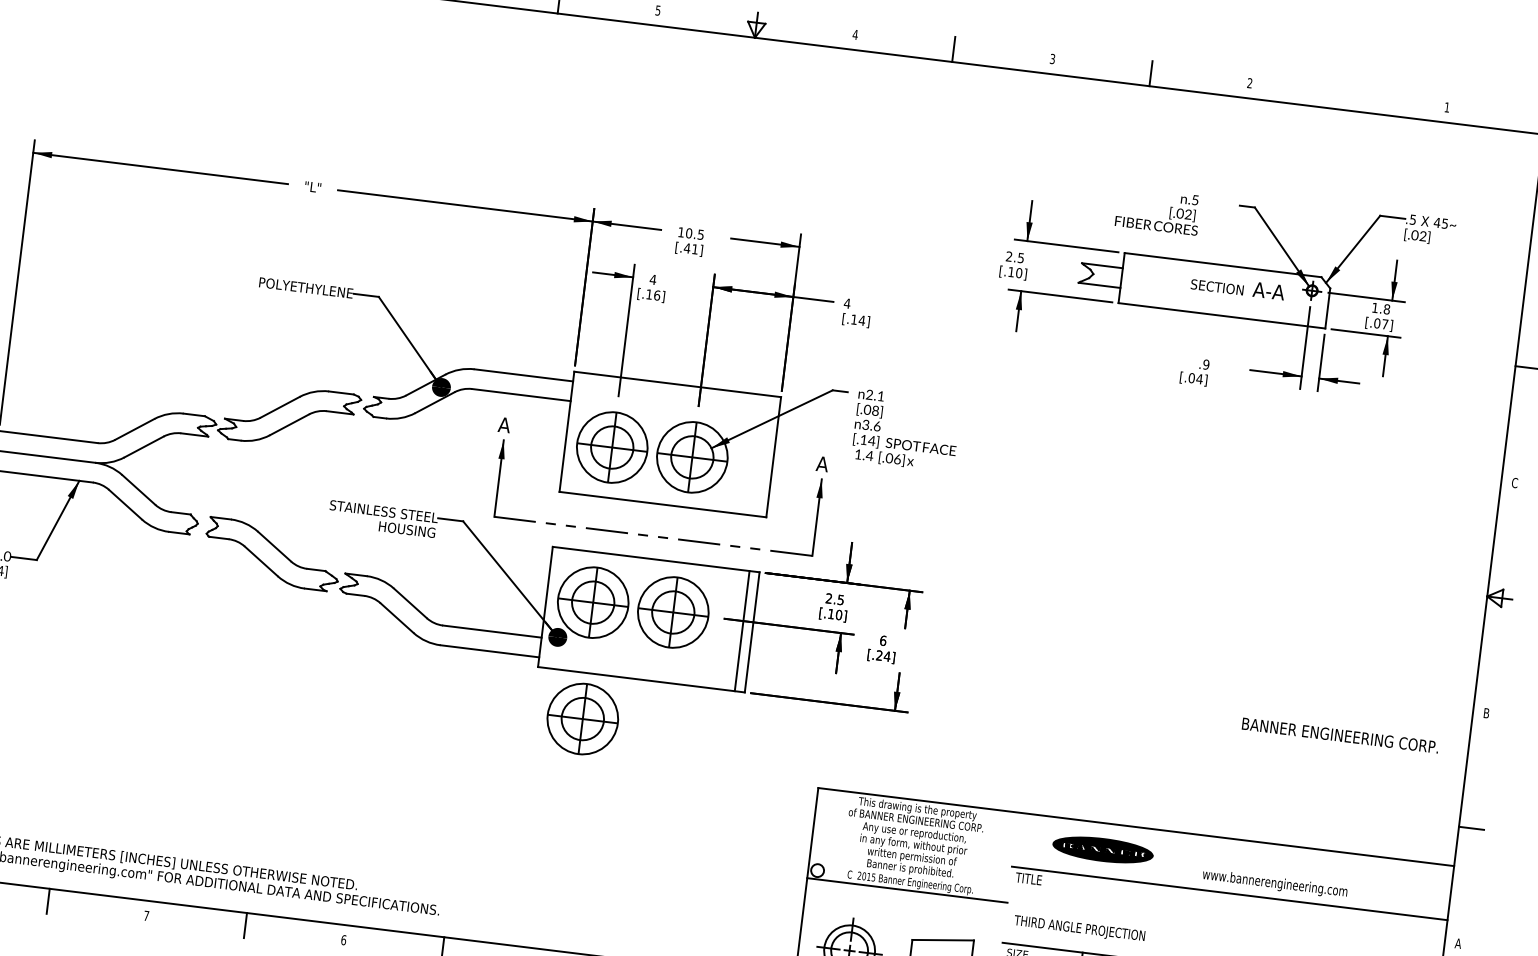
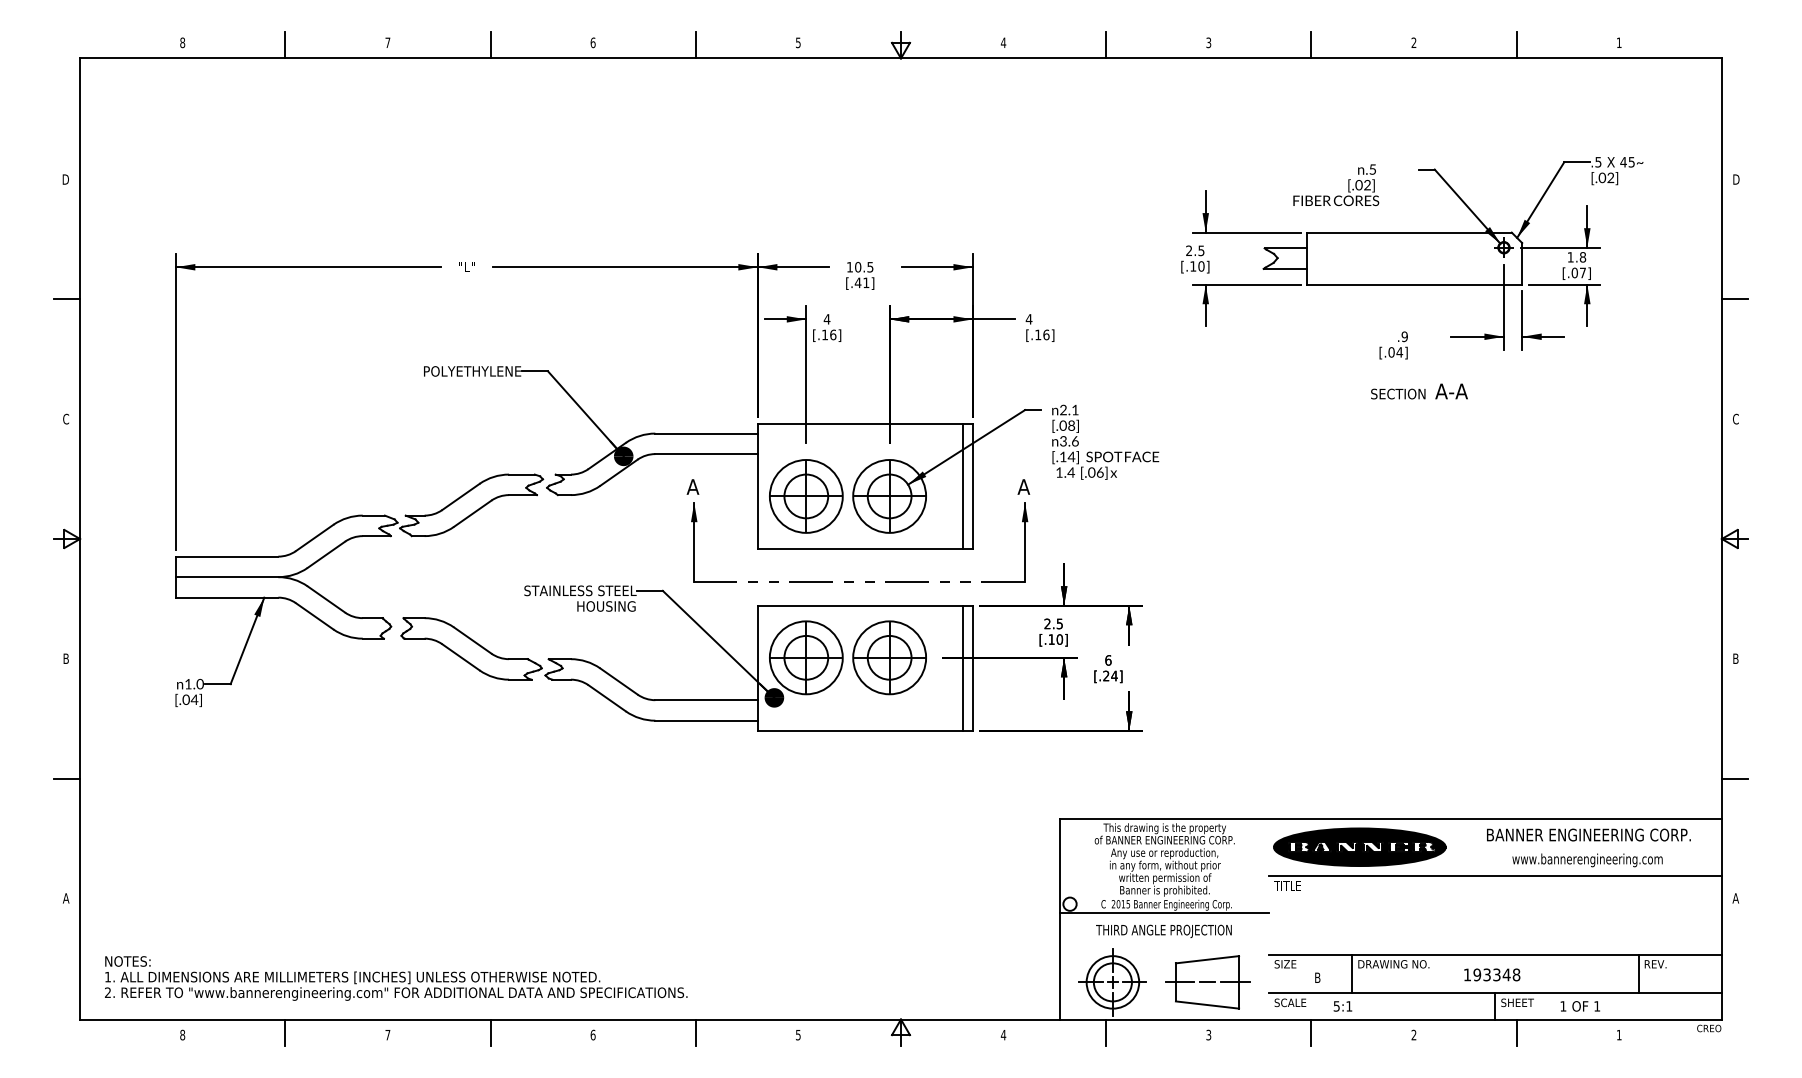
line: (1348, 97) -> (1516, 45), added
text: (1237, 287) -> (1419, 391), moved
text: (862, 320) -> (1046, 334), [.14] -> [.16]
line: (763, 455) -> (962, 485), added
part: (582, 719) -> (810, 778), removed
text: (1340, 735) -> (1588, 834), moved
part: (1102, 849) -> (1359, 846), size x1.67
text: (1274, 884) -> (1587, 860), moved
text: (1079, 928) -> (1163, 930), moved

